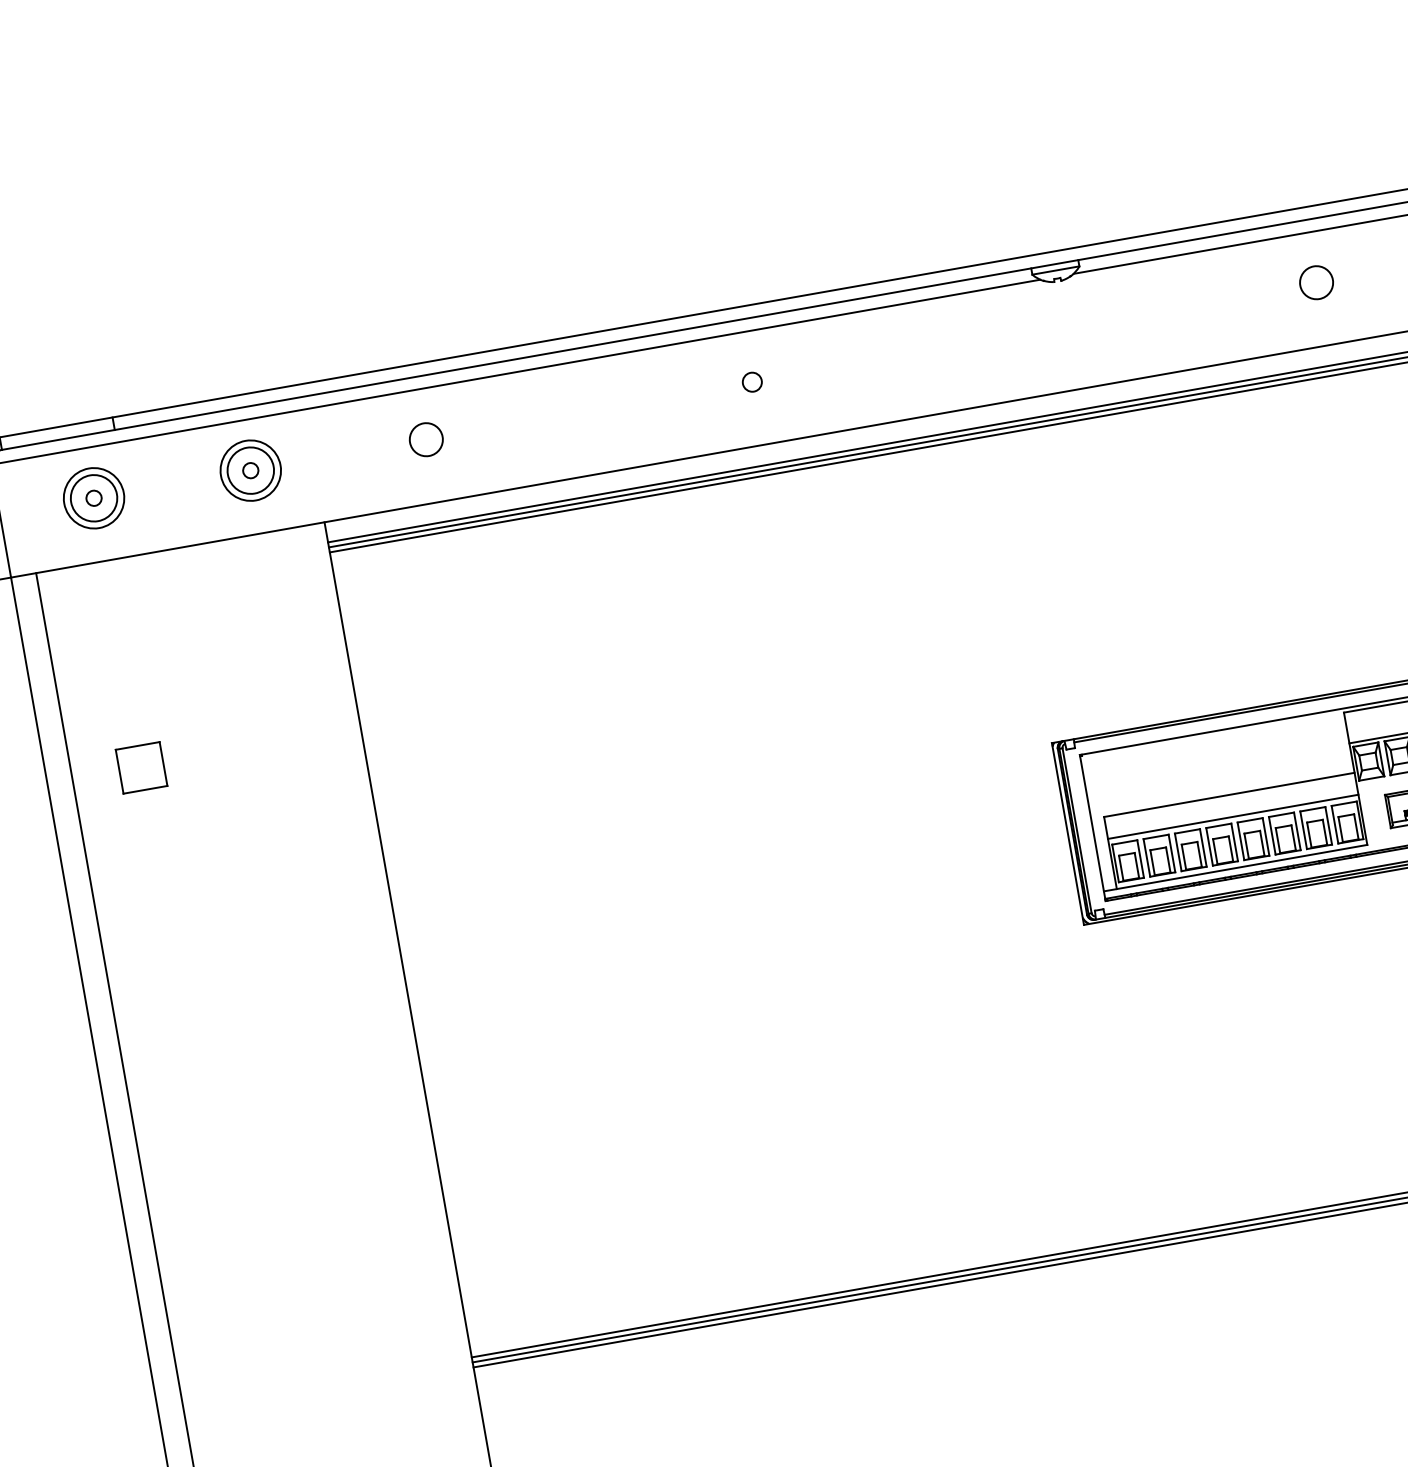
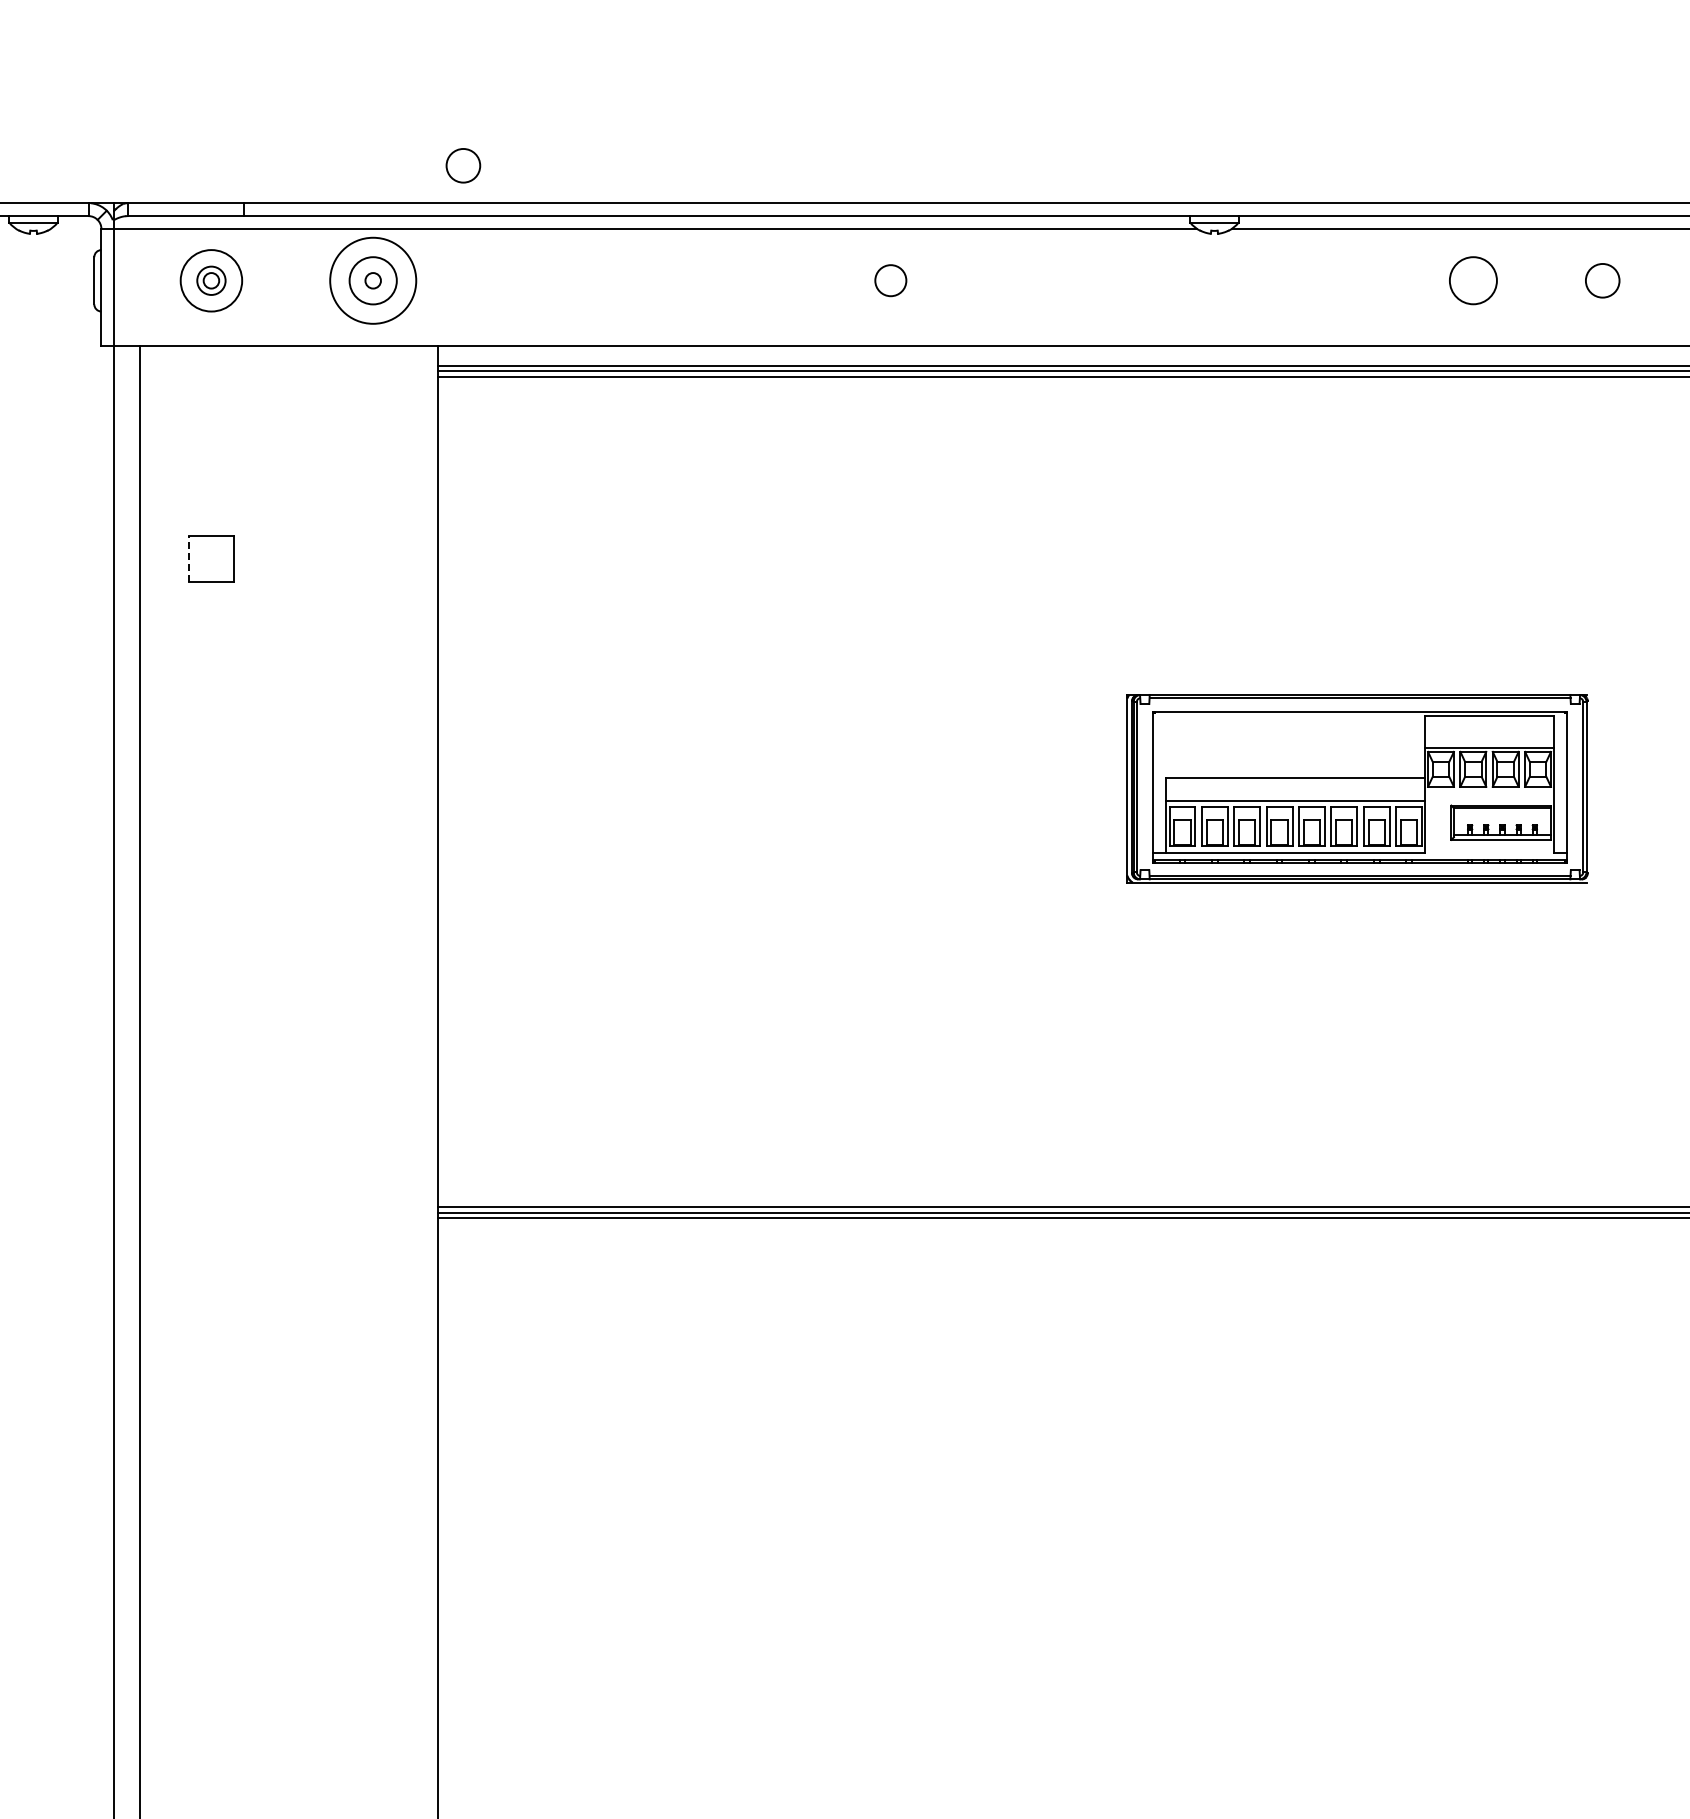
circle: (1315, 282) -> (1472, 280), size x1.4
circle: (751, 382) -> (890, 280), size x1.6
circle: (426, 439) -> (463, 165), moved
circle: (250, 470) -> (372, 280), size x1.4
circle: (94, 498) -> (211, 280), size x0.6
line: (119, 772) -> (188, 559), solid -> dashed

